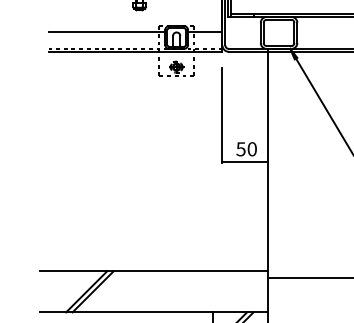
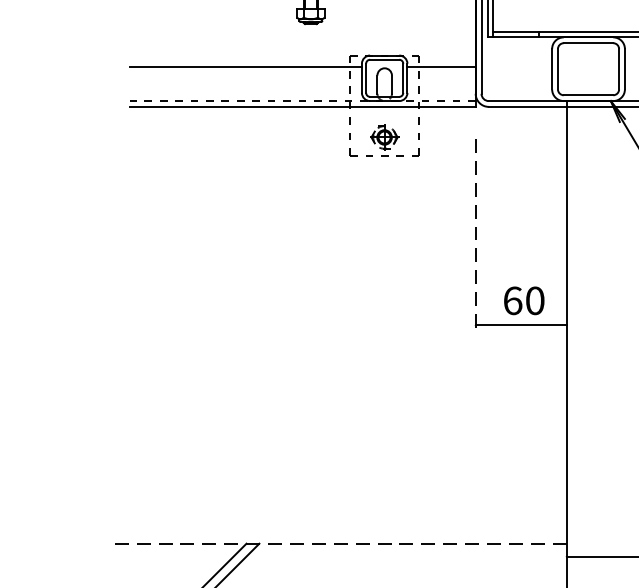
line: (222, 115) -> (475, 233), solid -> dashed
text: (240, 149) -> (511, 301), 50 -> 60
line: (153, 271) -> (338, 544), solid -> dashed

